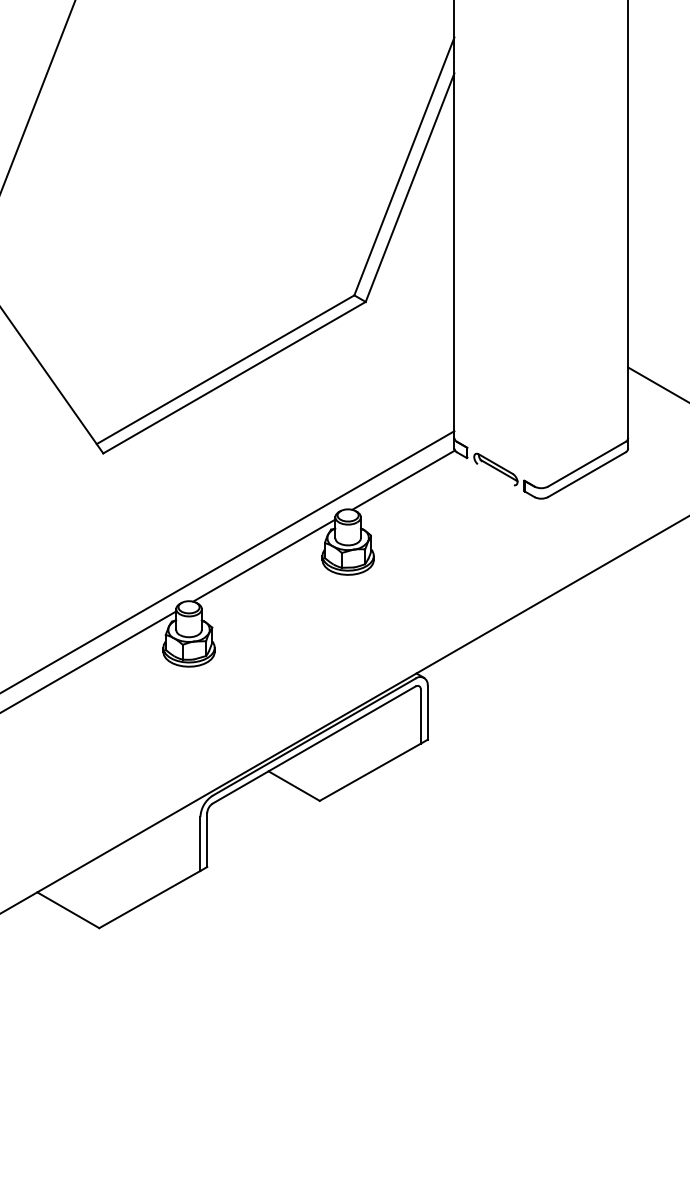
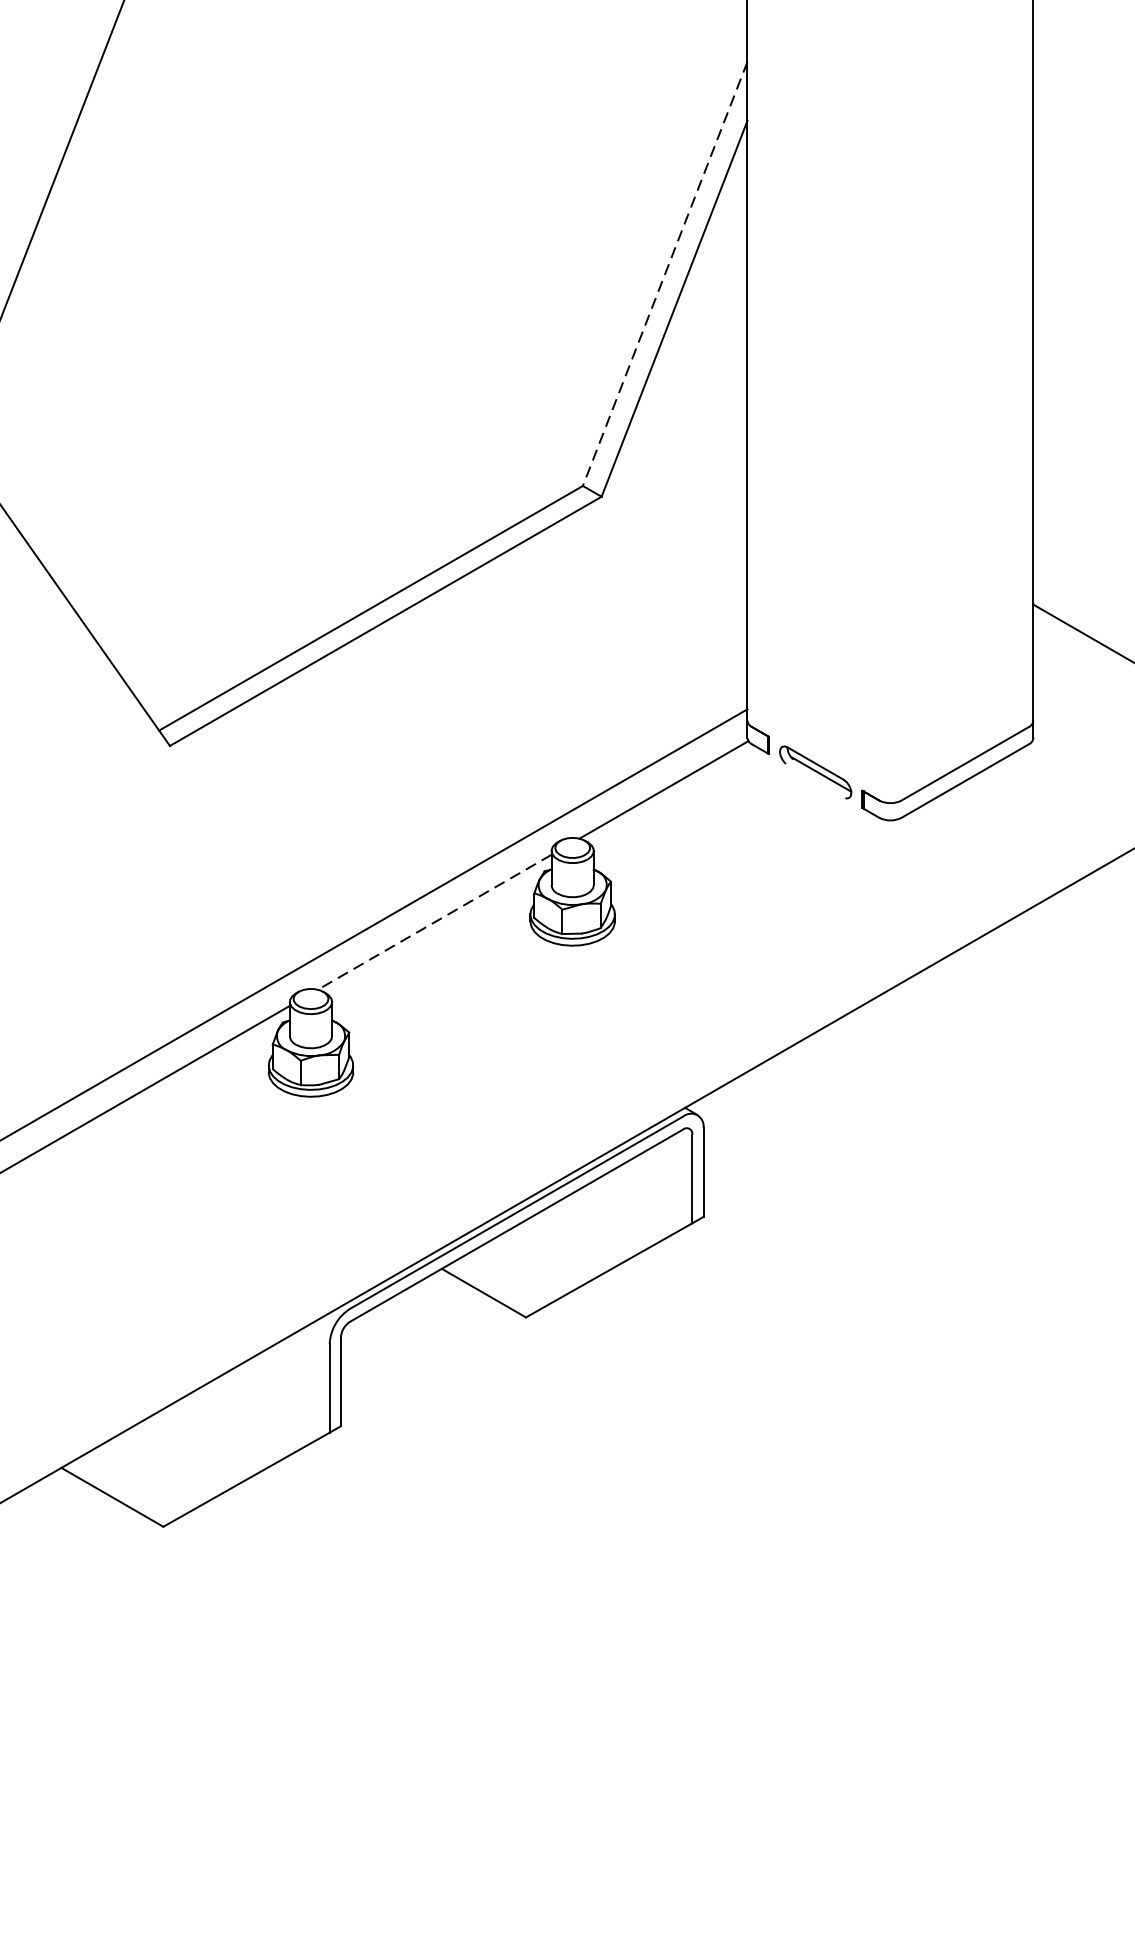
line: (404, 166) -> (665, 273), solid -> dashed
line: (263, 560) -> (433, 922), solid -> dashed

